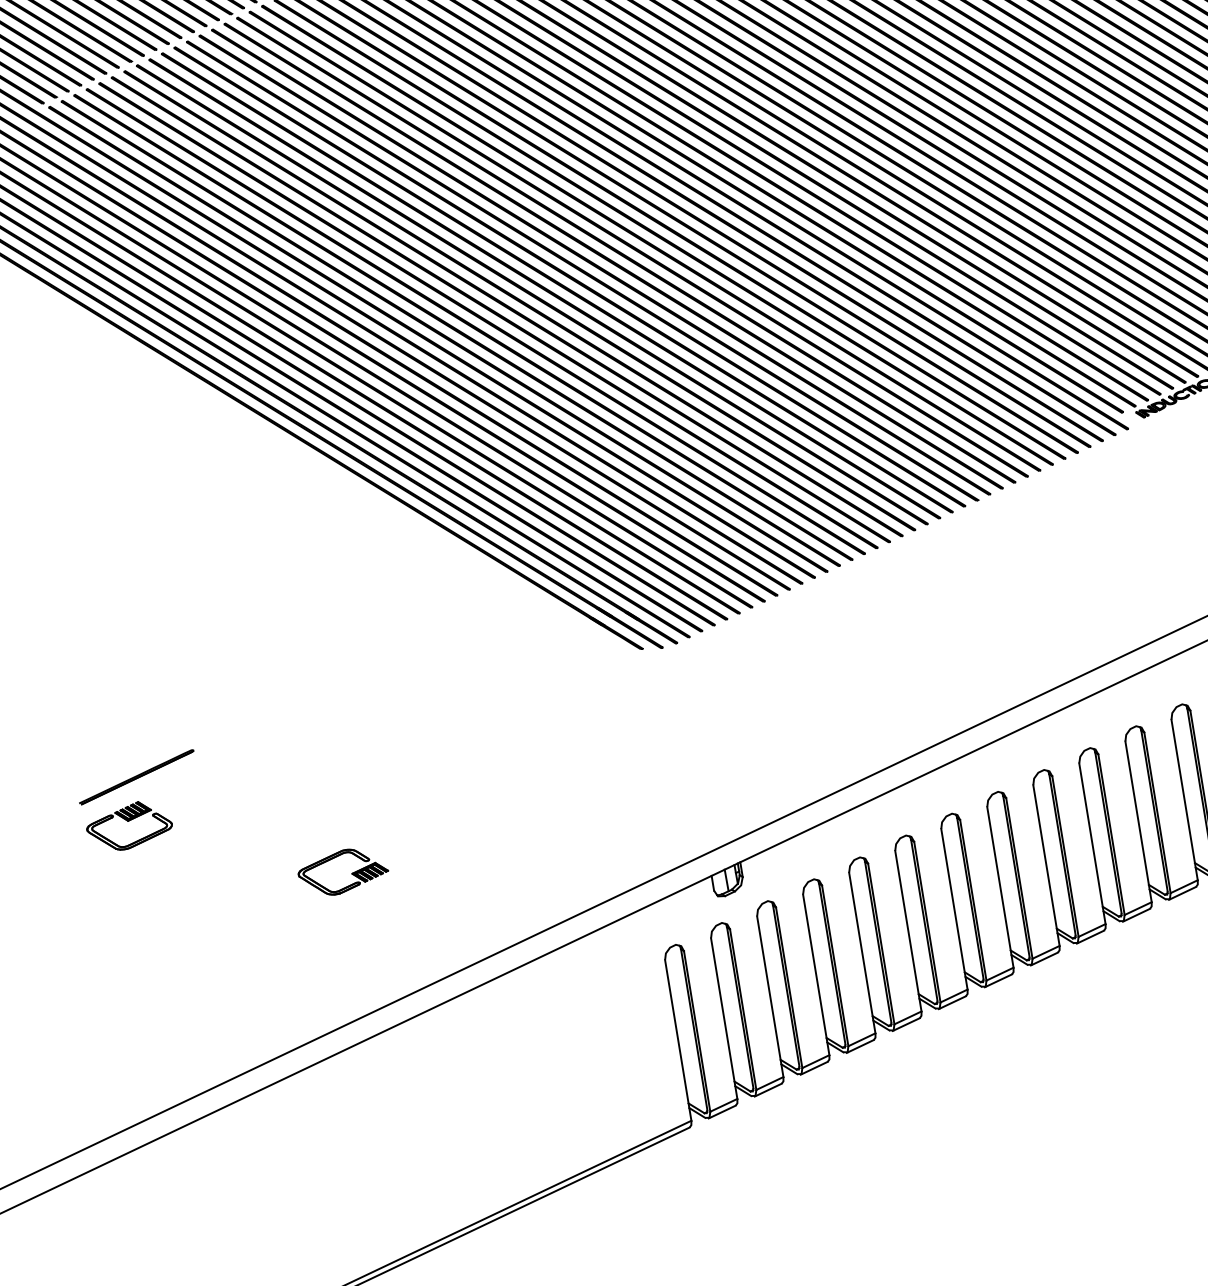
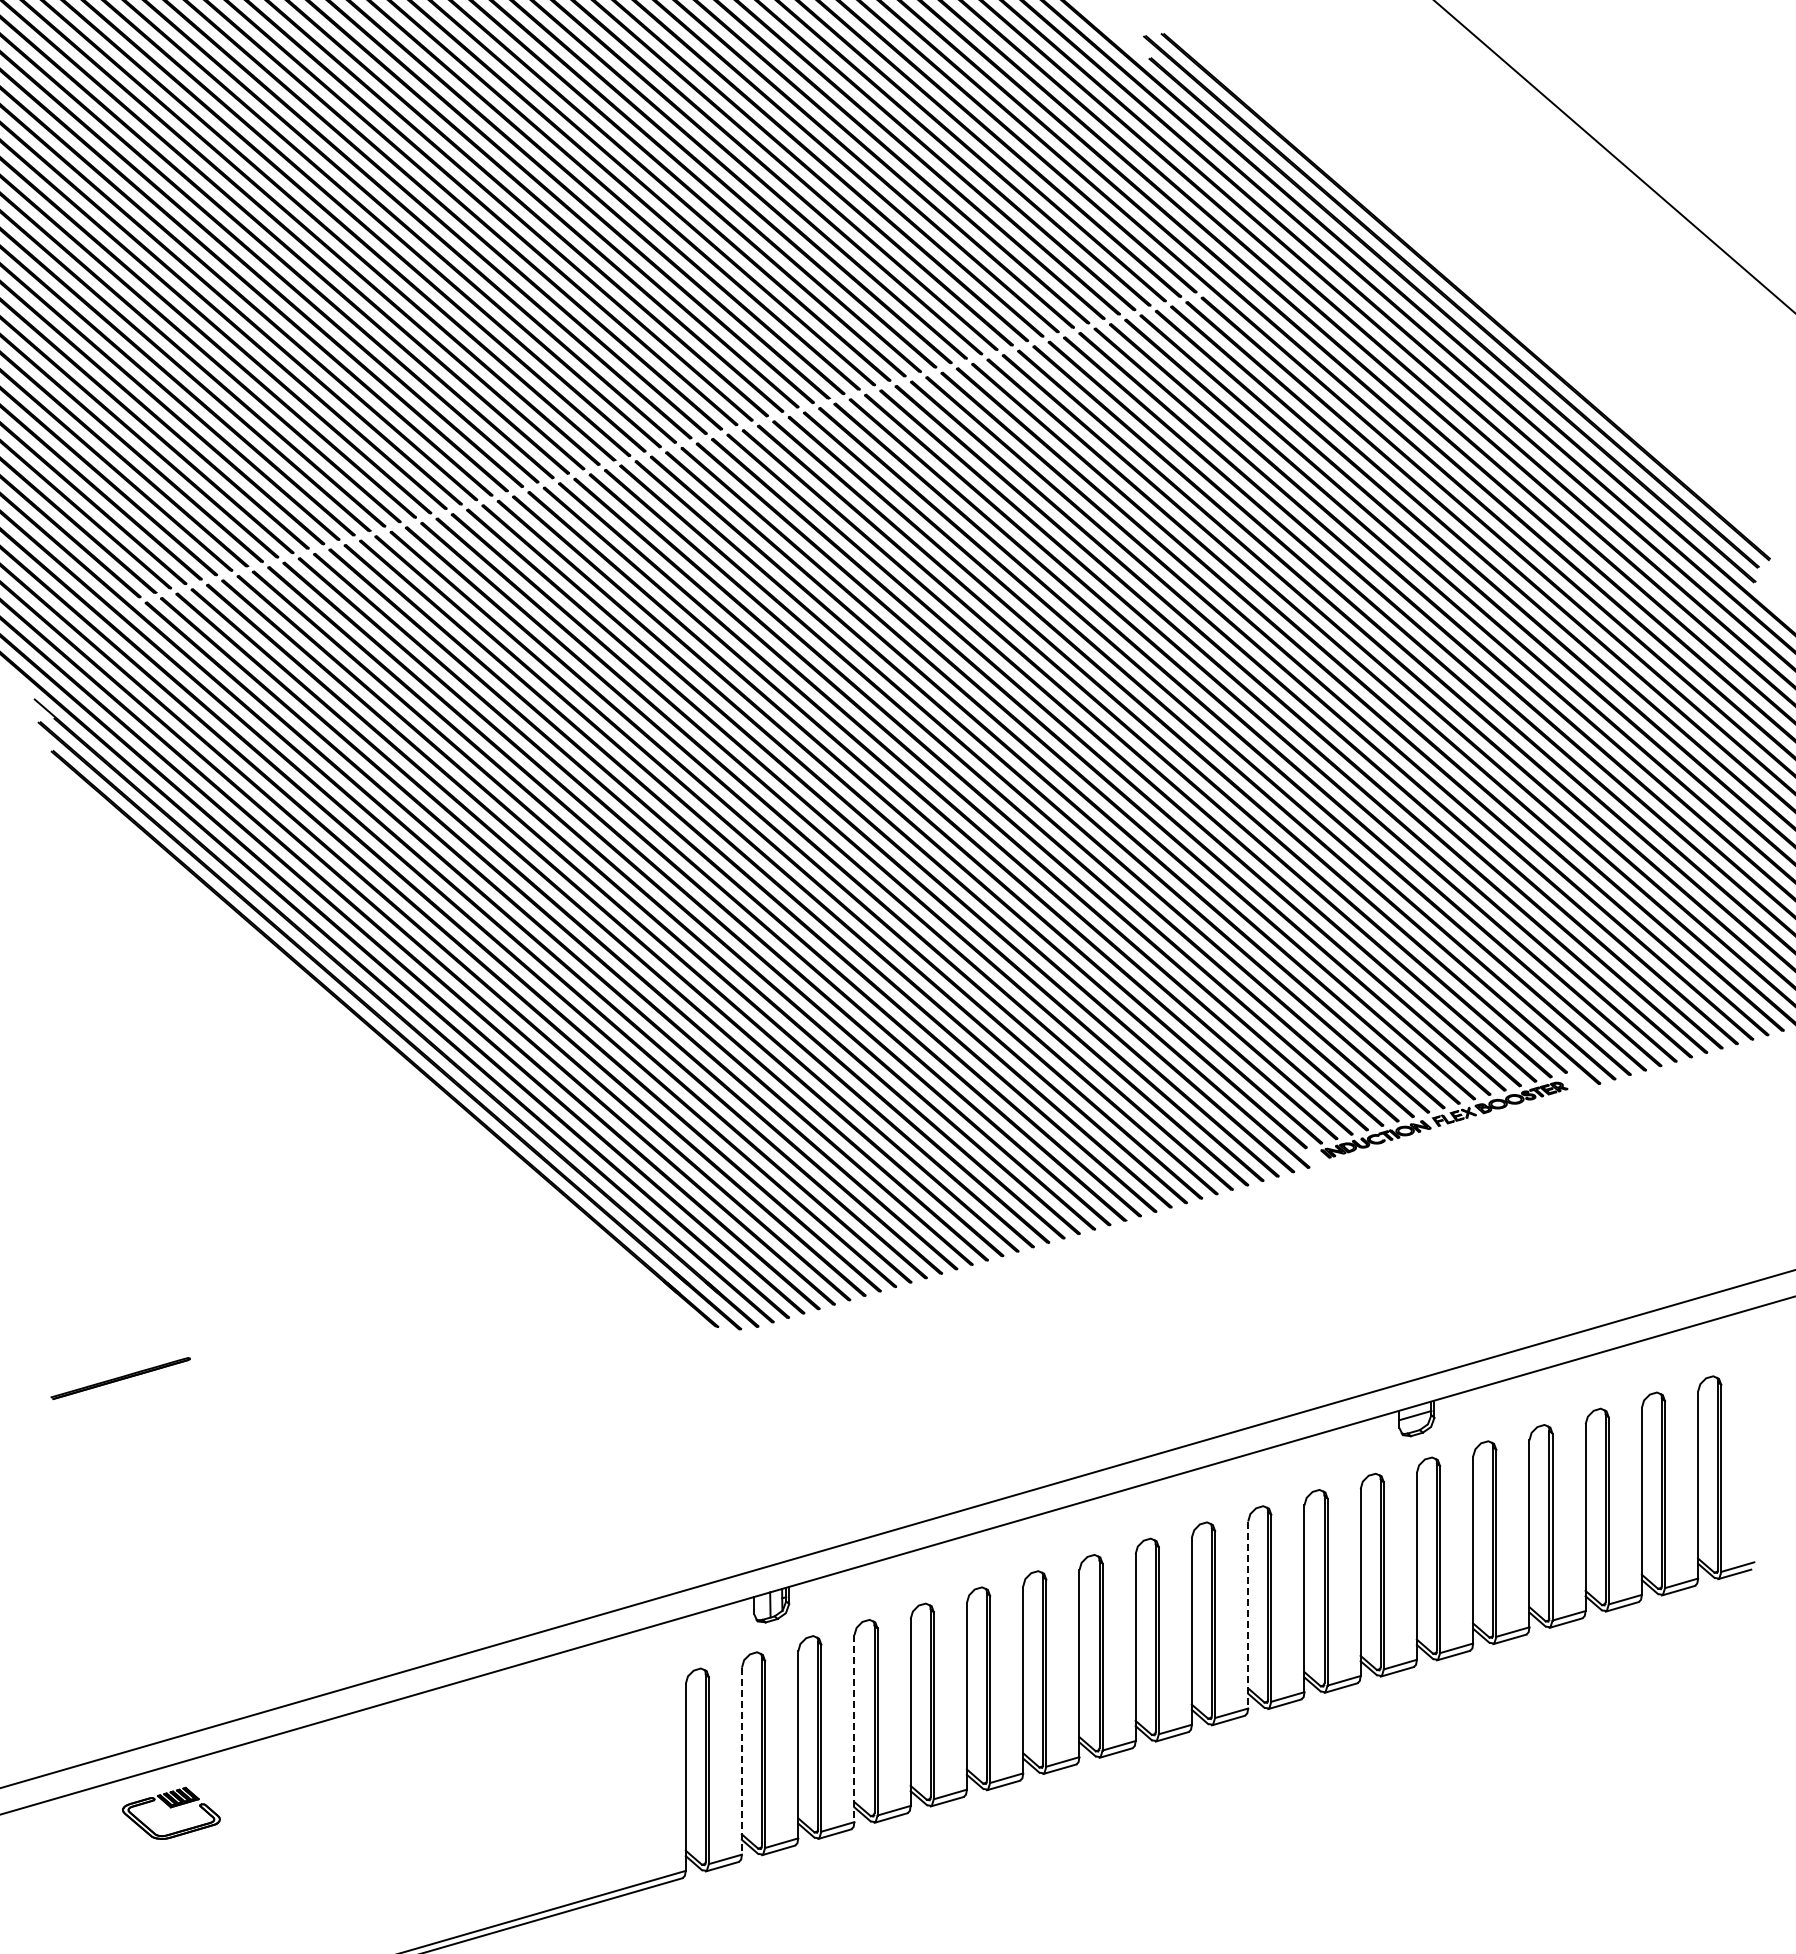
line: (1138, 822) -> (1248, 1615), solid -> dashed
part: (129, 826) -> (171, 1813), moved
part: (351, 873) -> (346, 1527), removed
line: (816, 975) -> (854, 1729), solid -> dashed
line: (723, 1018) -> (741, 1761), solid -> dashed

